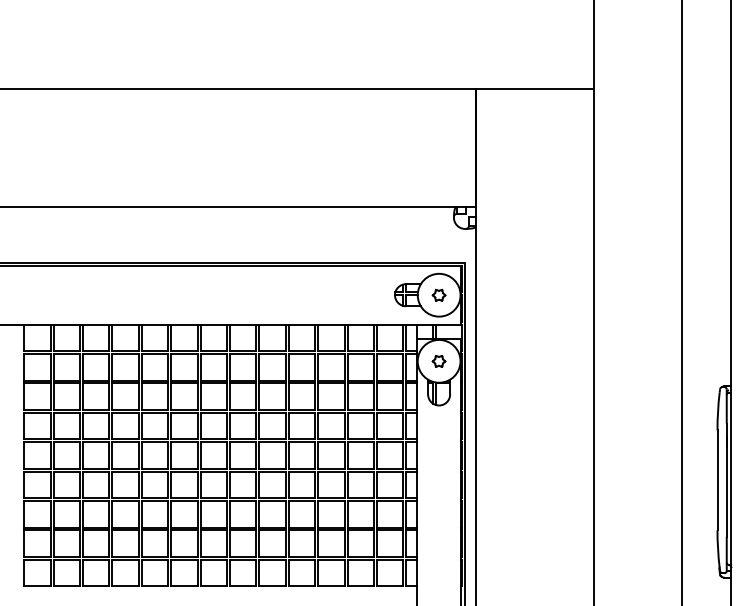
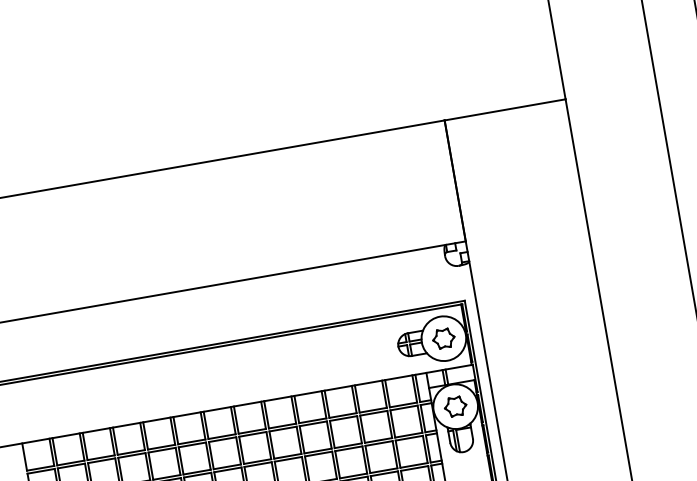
part: (438, 295) -> (443, 339), size x1.67
part: (438, 361) -> (455, 406), size x1.67

